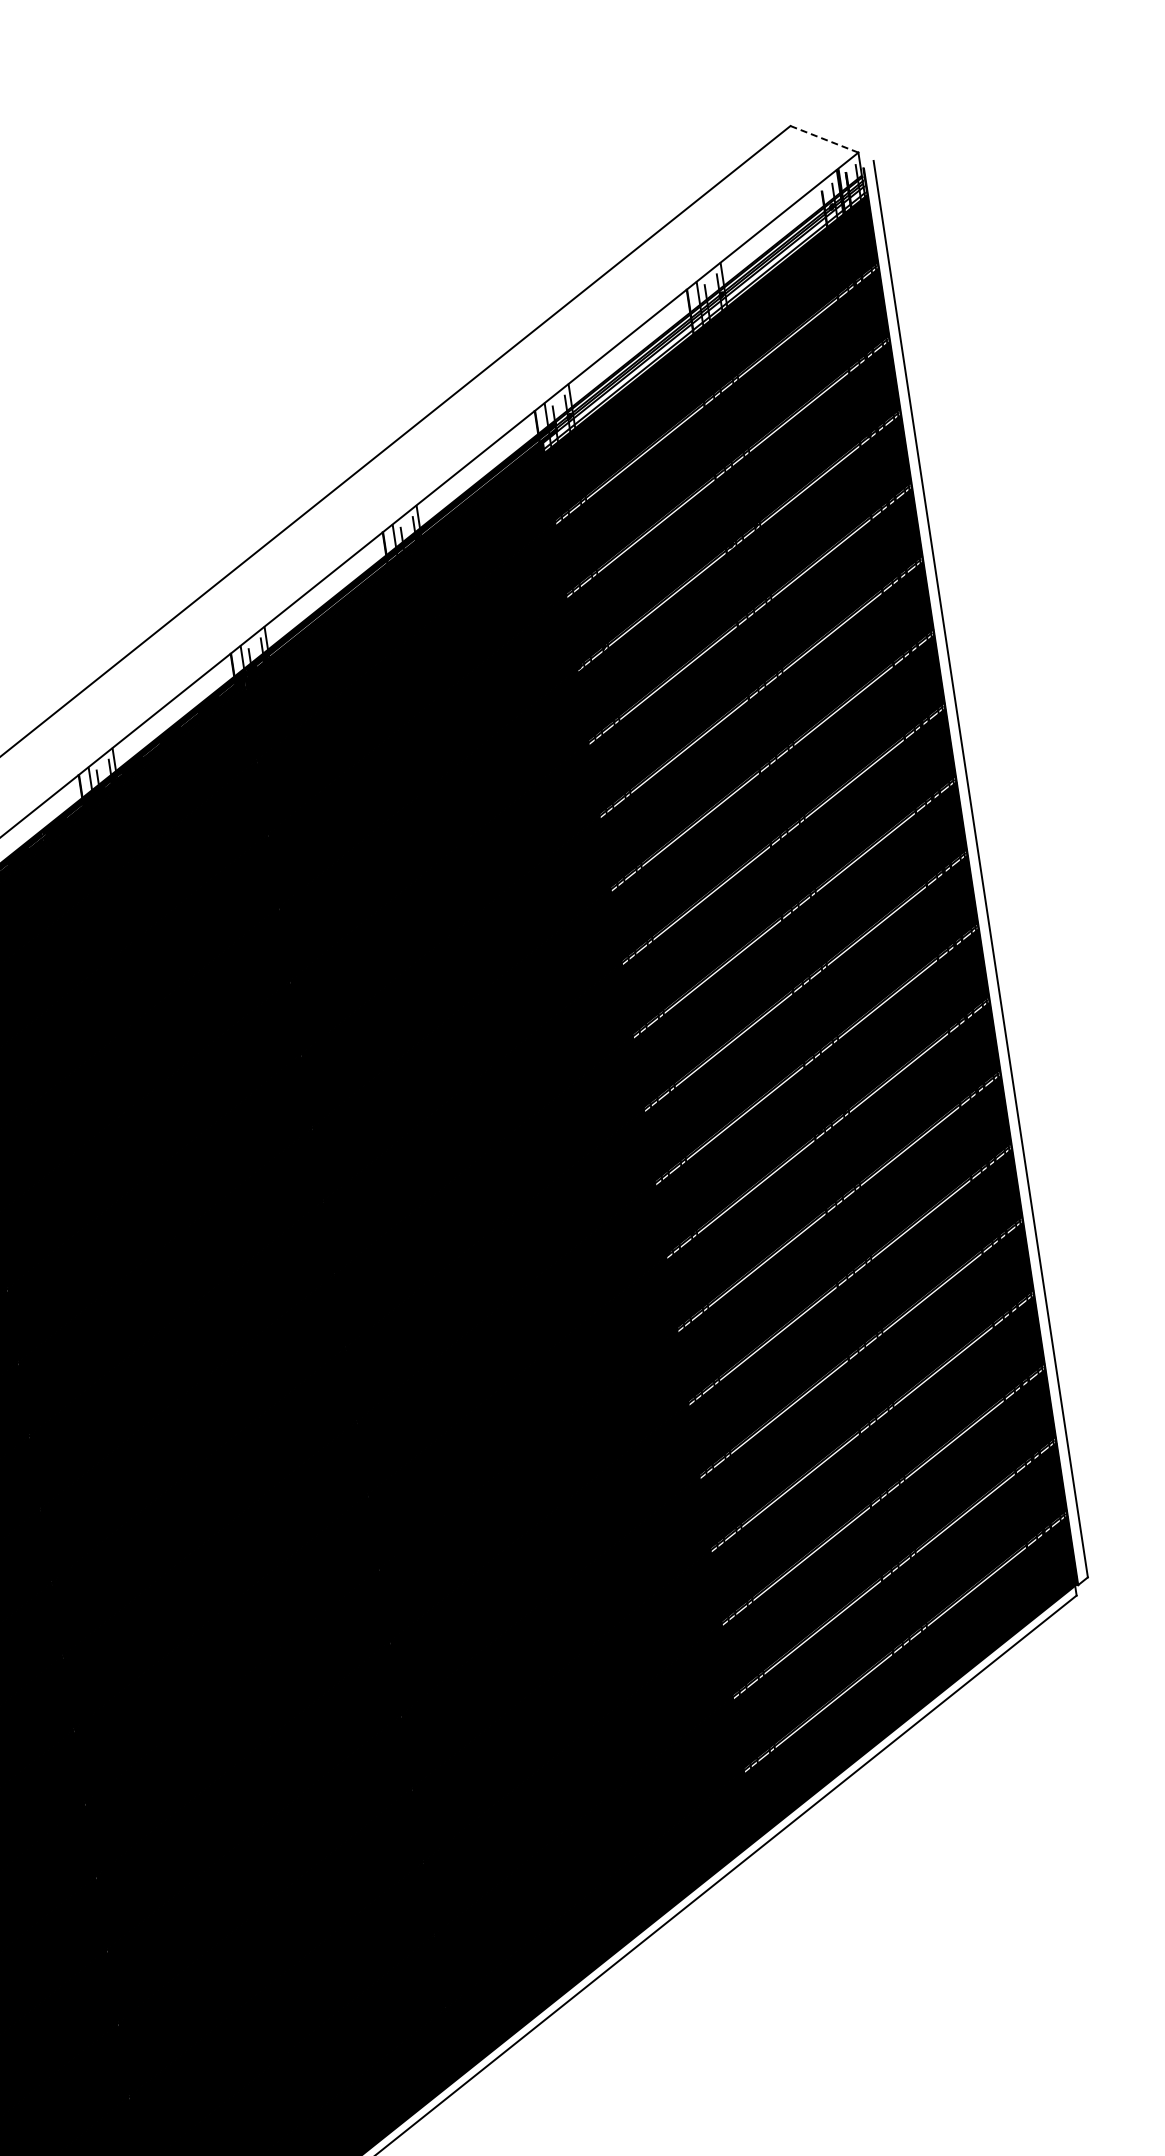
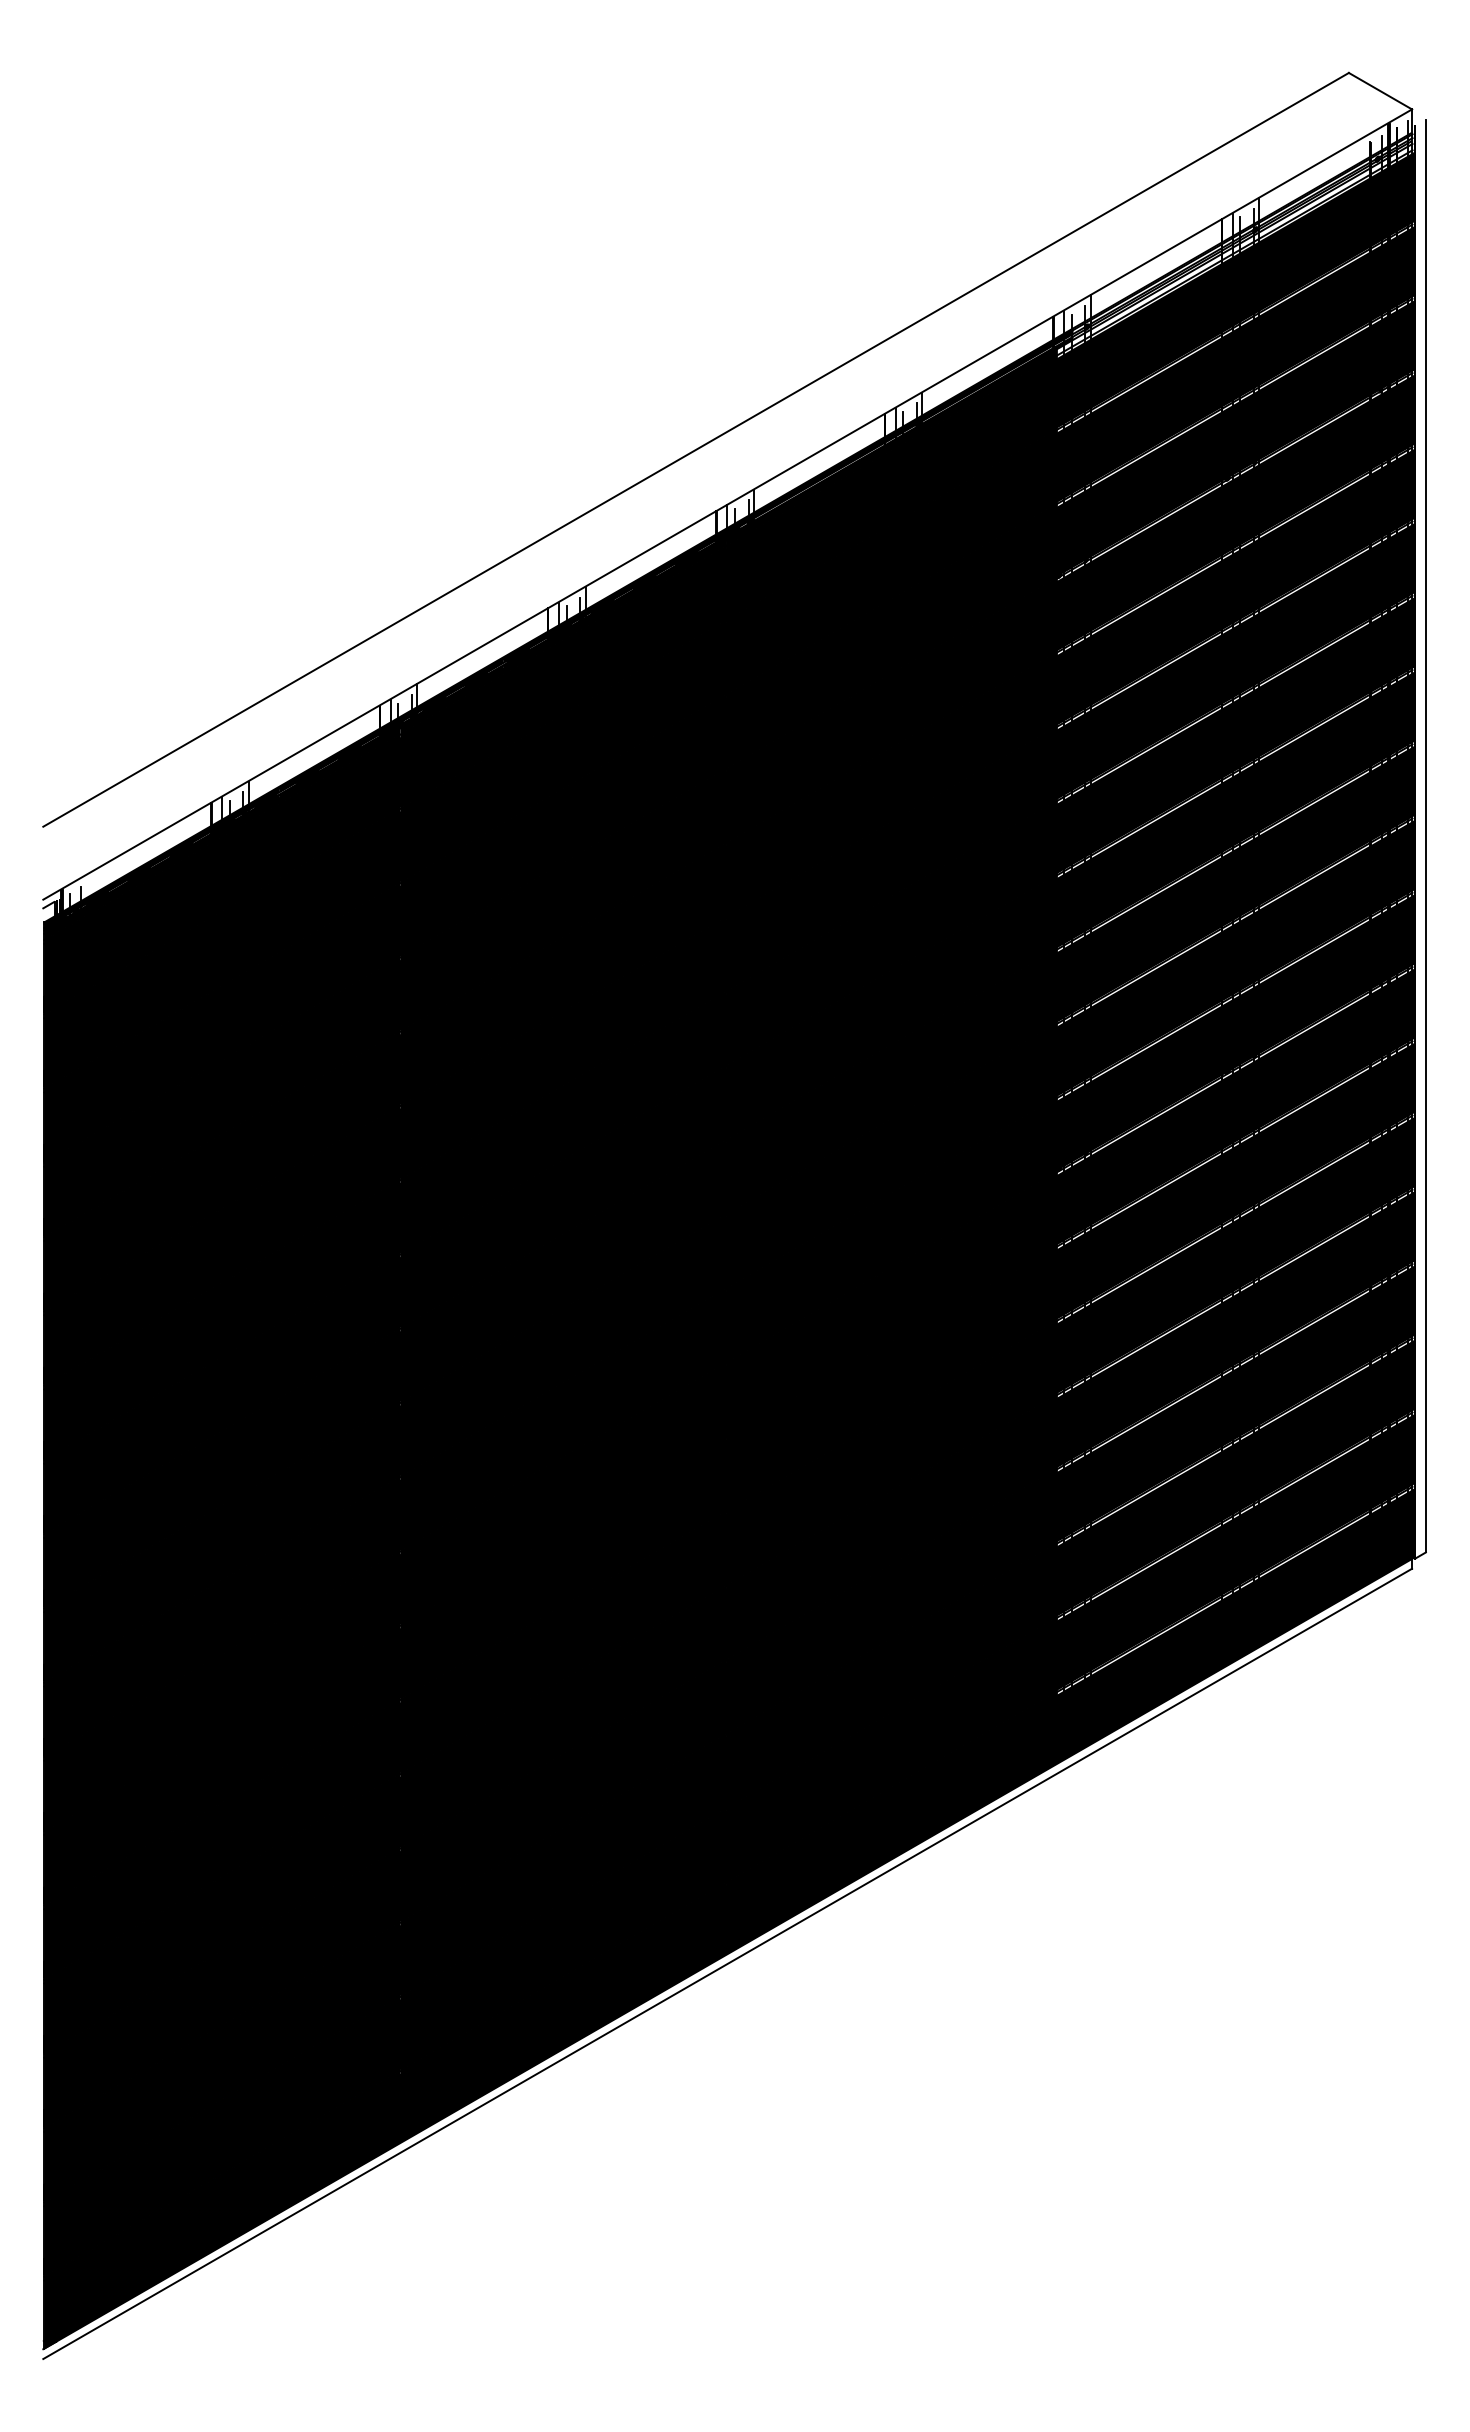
line: (824, 138) -> (1380, 90), dashed -> solid

